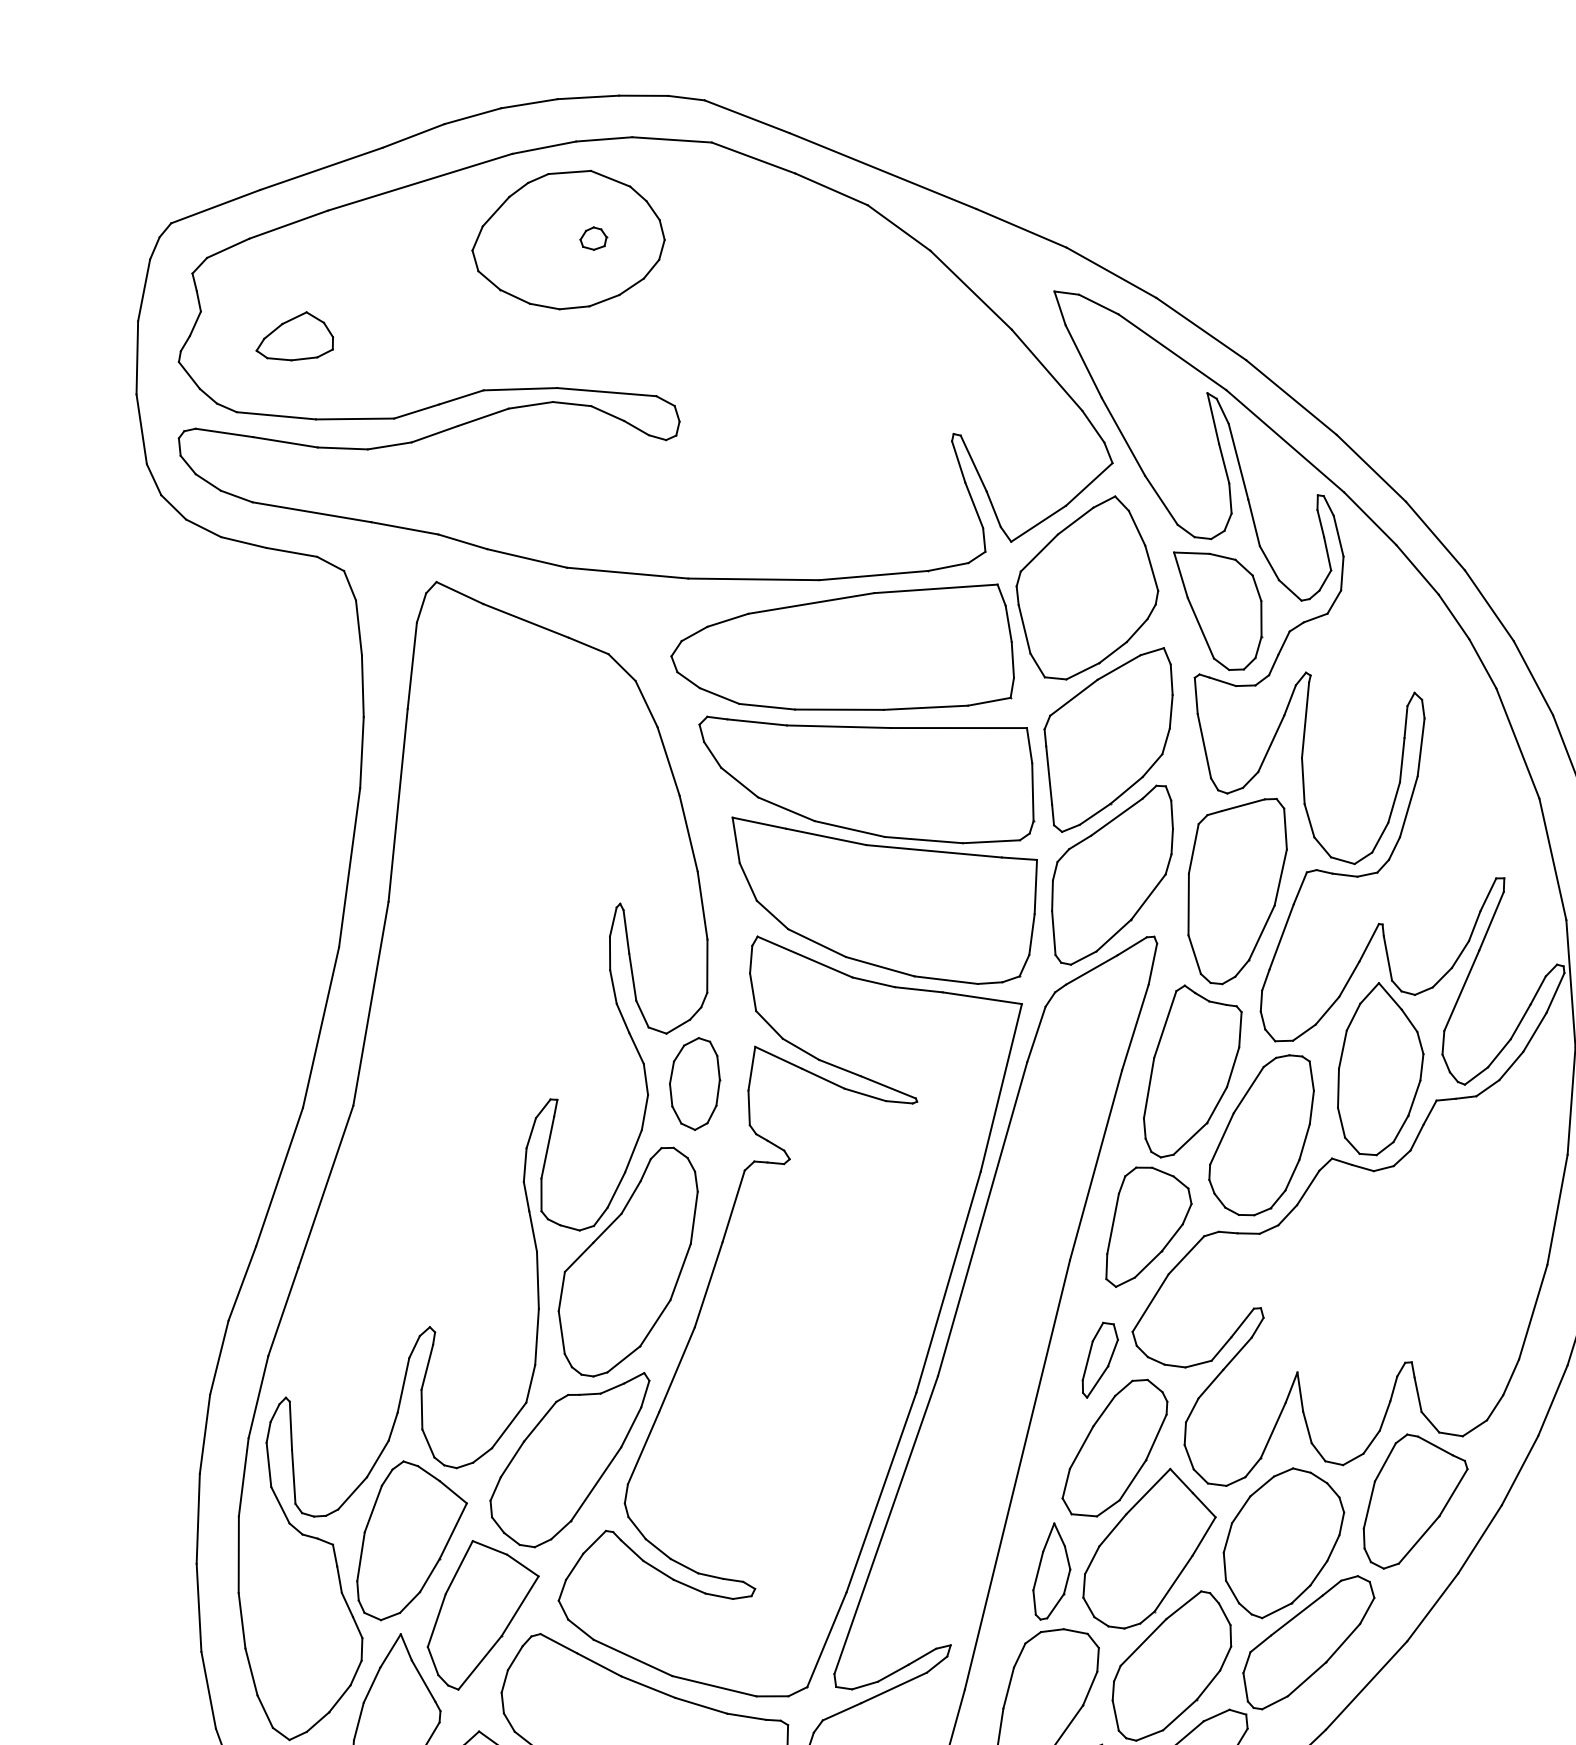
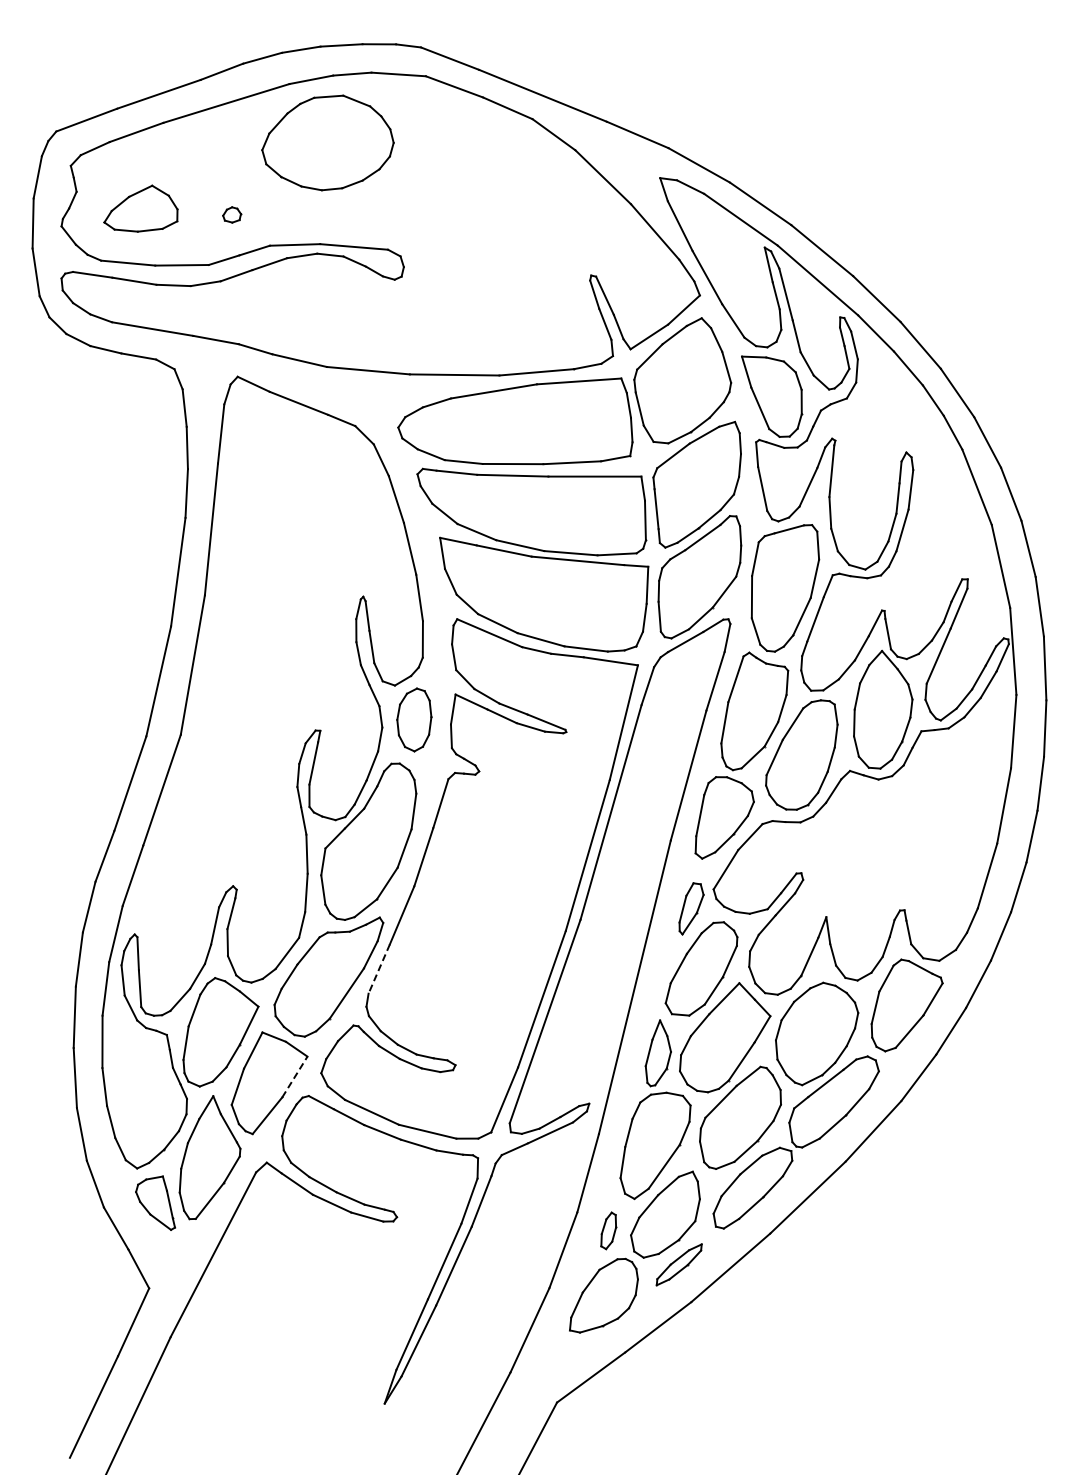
part: (594, 237) -> (232, 214), moved
part: (294, 335) -> (140, 208), size x1.4
line: (643, 1448) -> (379, 969), solid -> dashed
line: (519, 1606) -> (294, 1077), solid -> dashed

